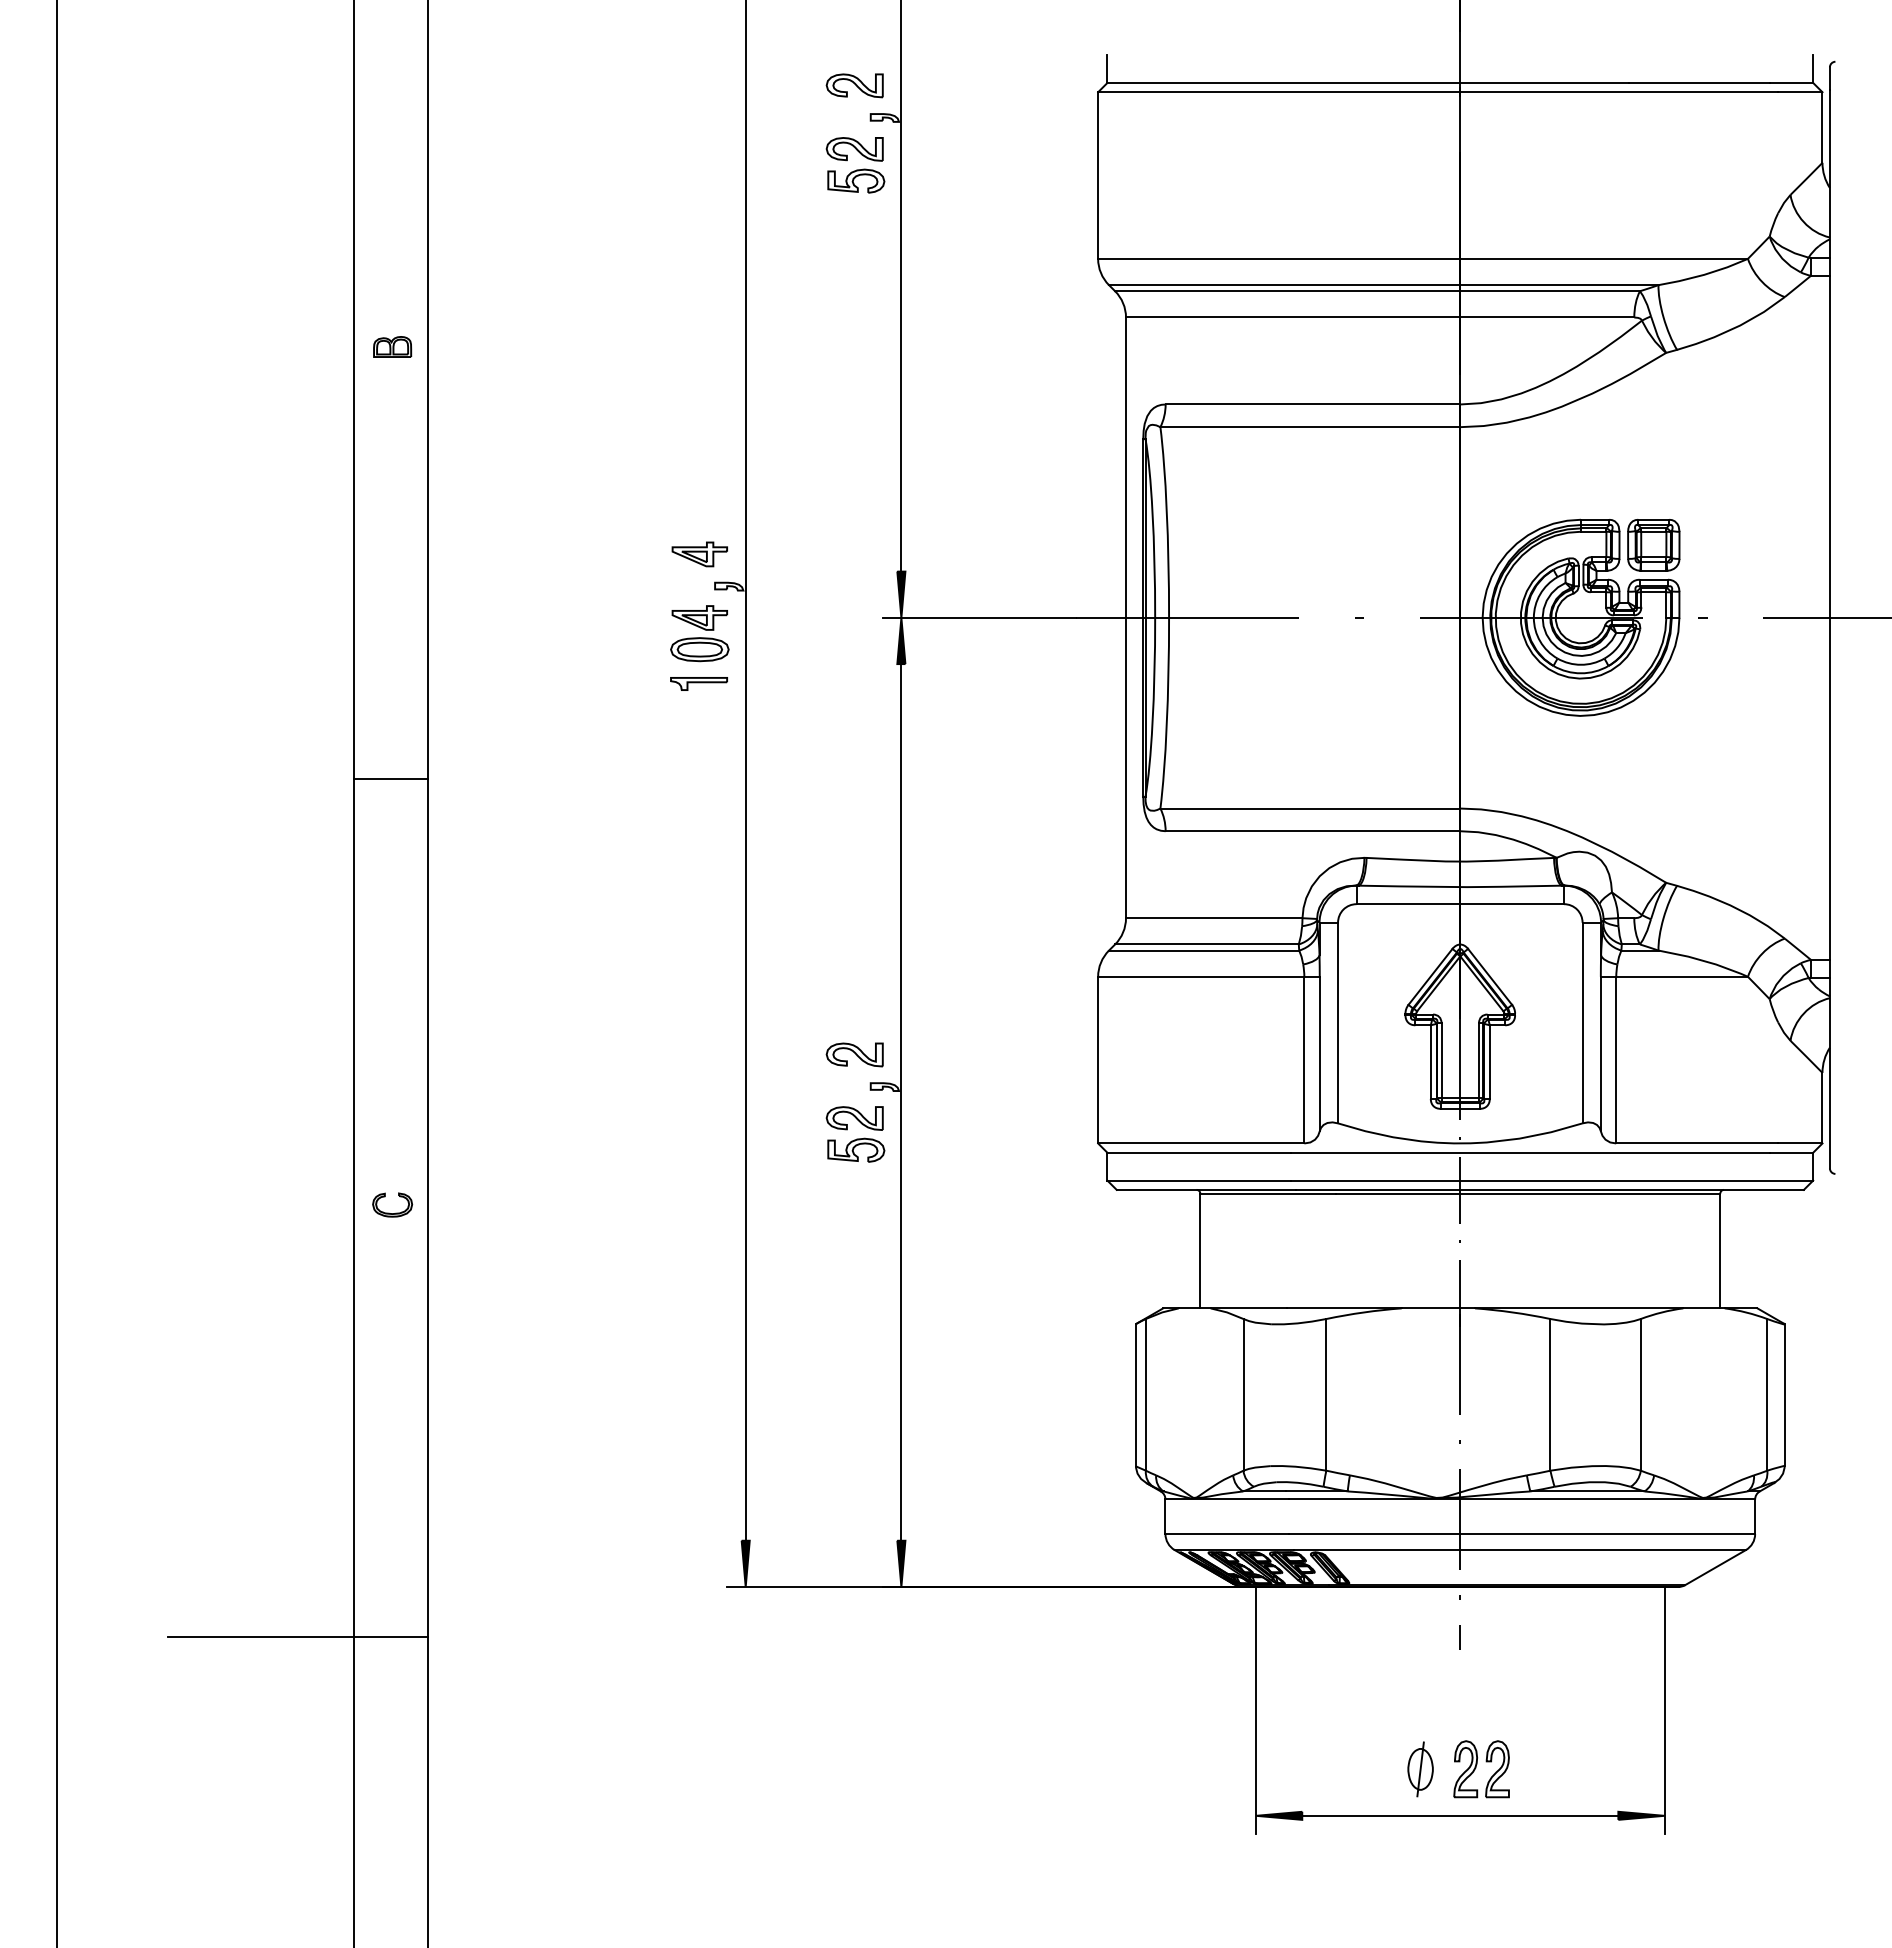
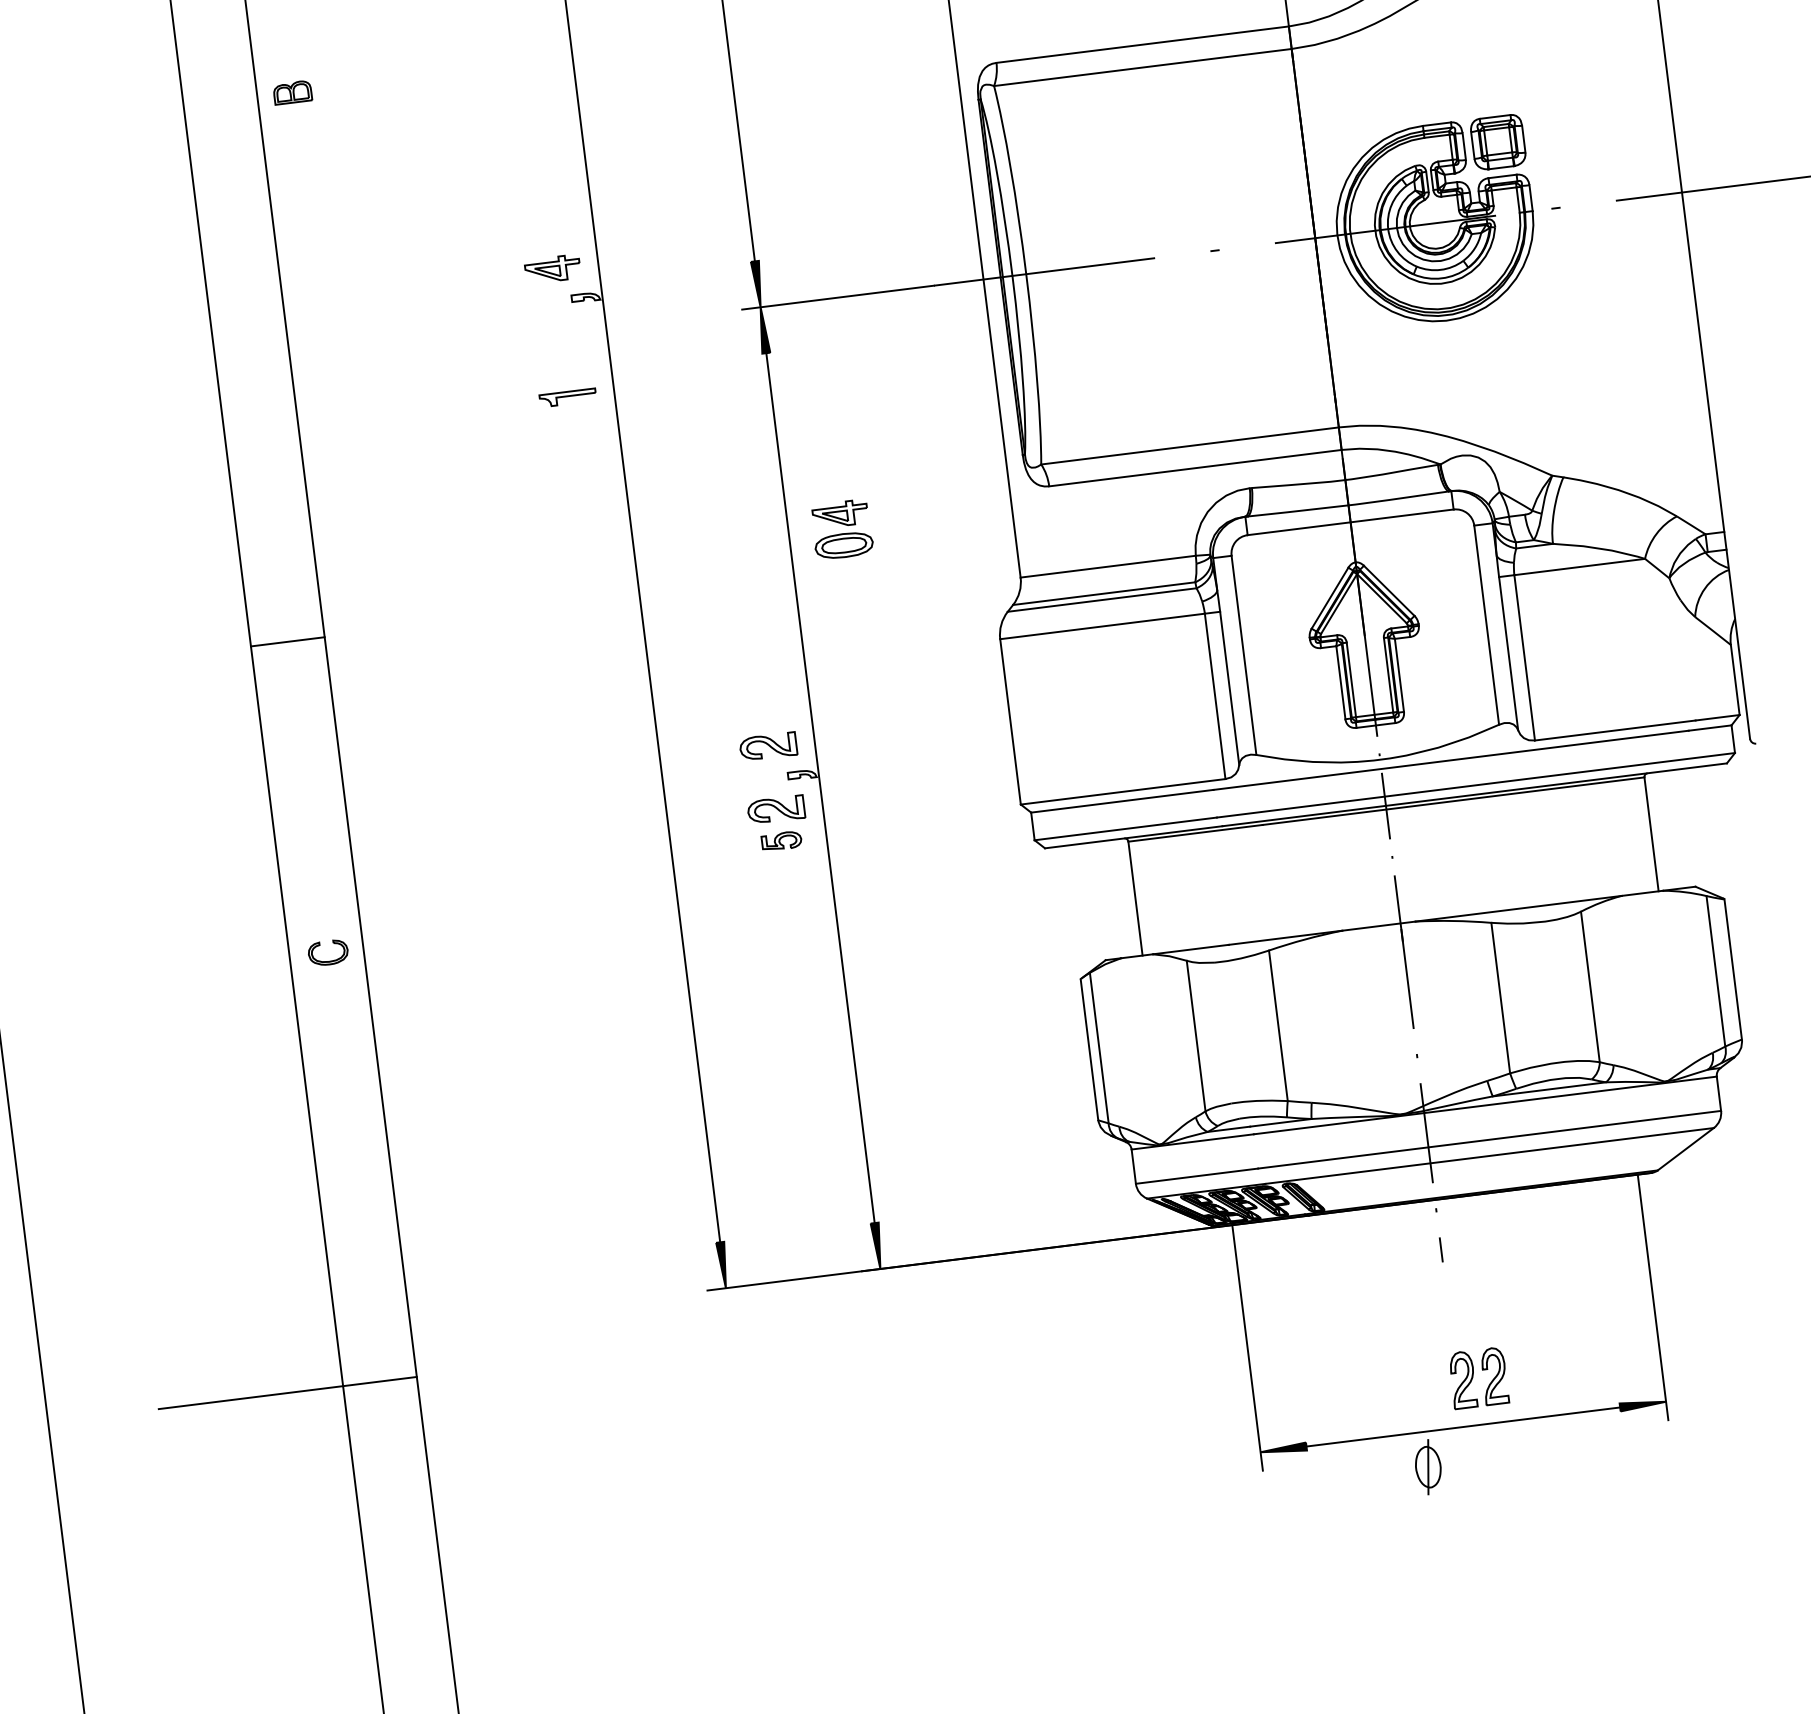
part: (392, 346) -> (292, 92), moved
part: (699, 633) -> (841, 529), moved
line: (390, 779) -> (287, 641), moved
part: (856, 1149) -> (781, 840), size x0.7
part: (1420, 1769) -> (1428, 1467), moved

